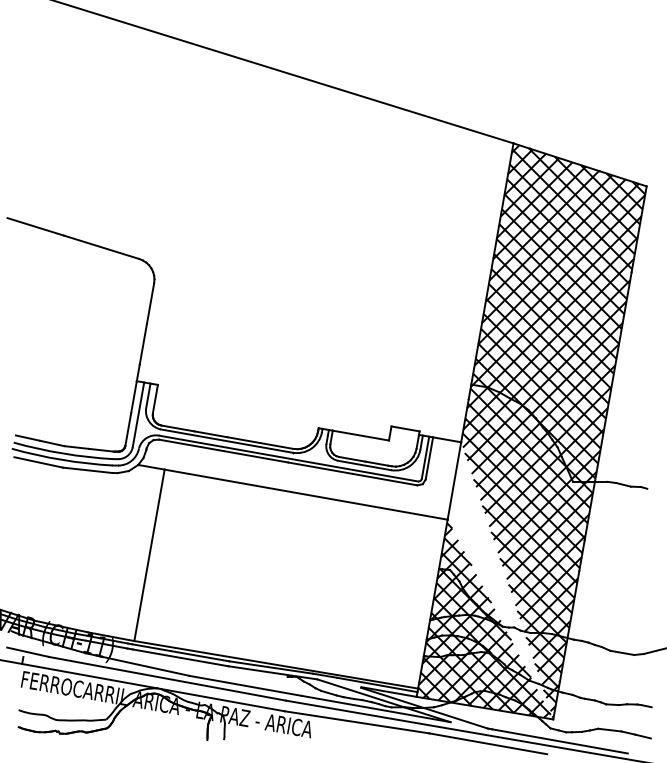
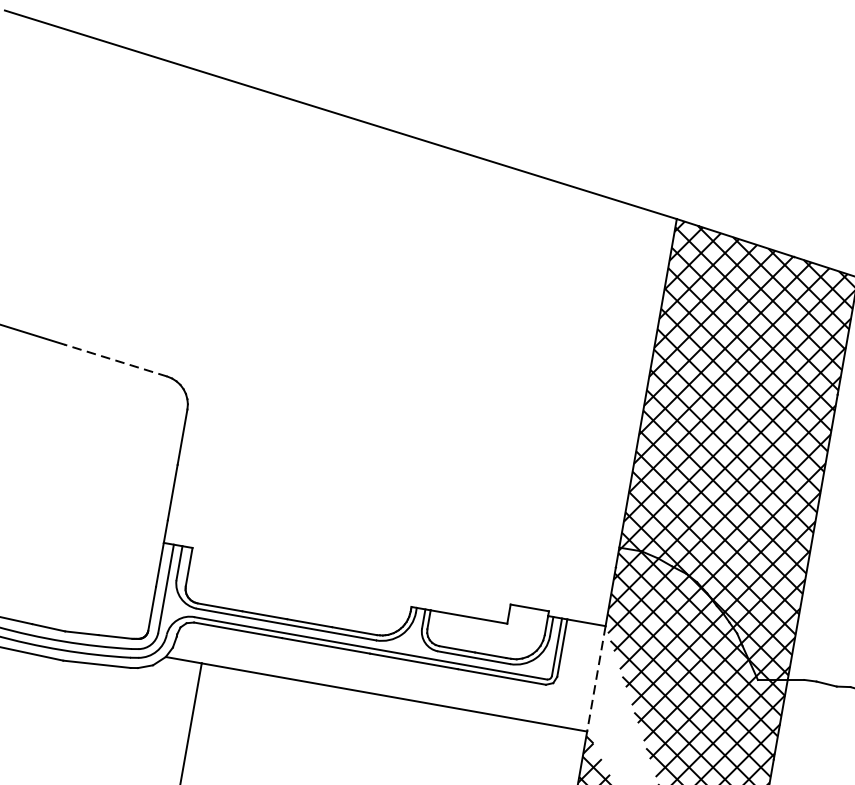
line: (101, 247) -> (115, 360), solid -> dashed
line: (454, 481) -> (596, 679), solid -> dashed

